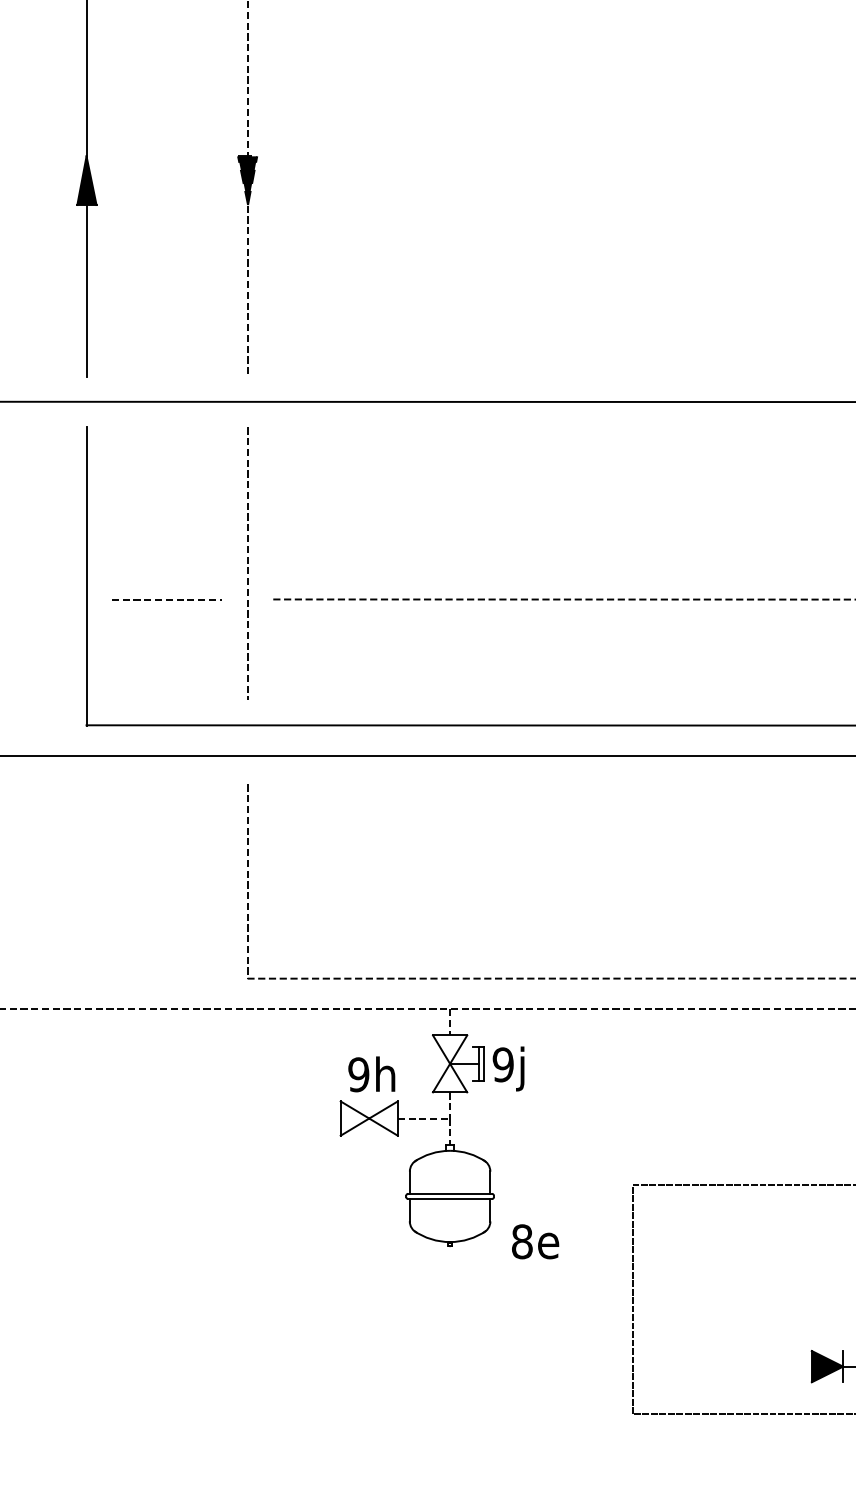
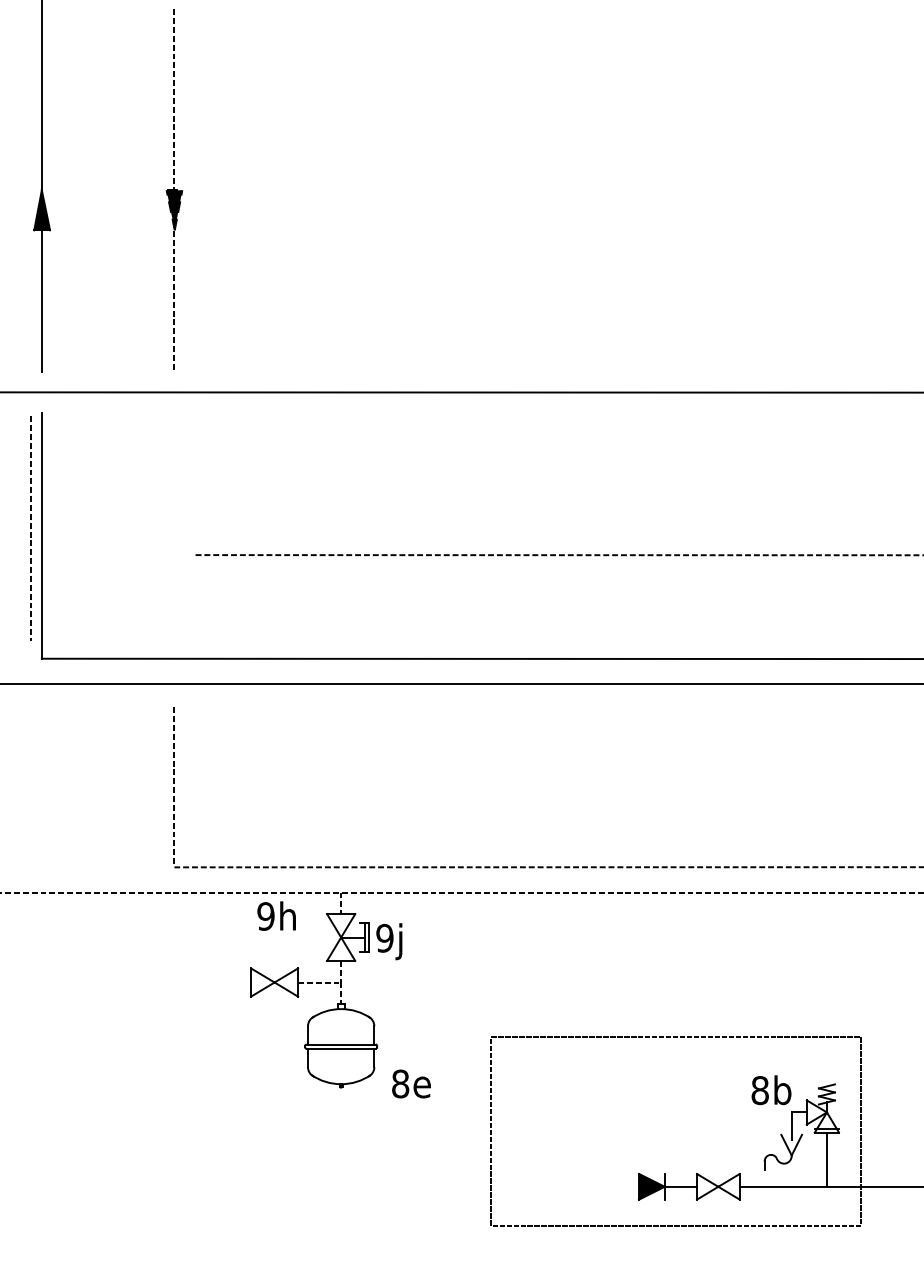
line: (246, 563) -> (30, 528), moved
line: (166, 599) -> (107, 555), removed
text: (371, 1073) -> (276, 915), moved

